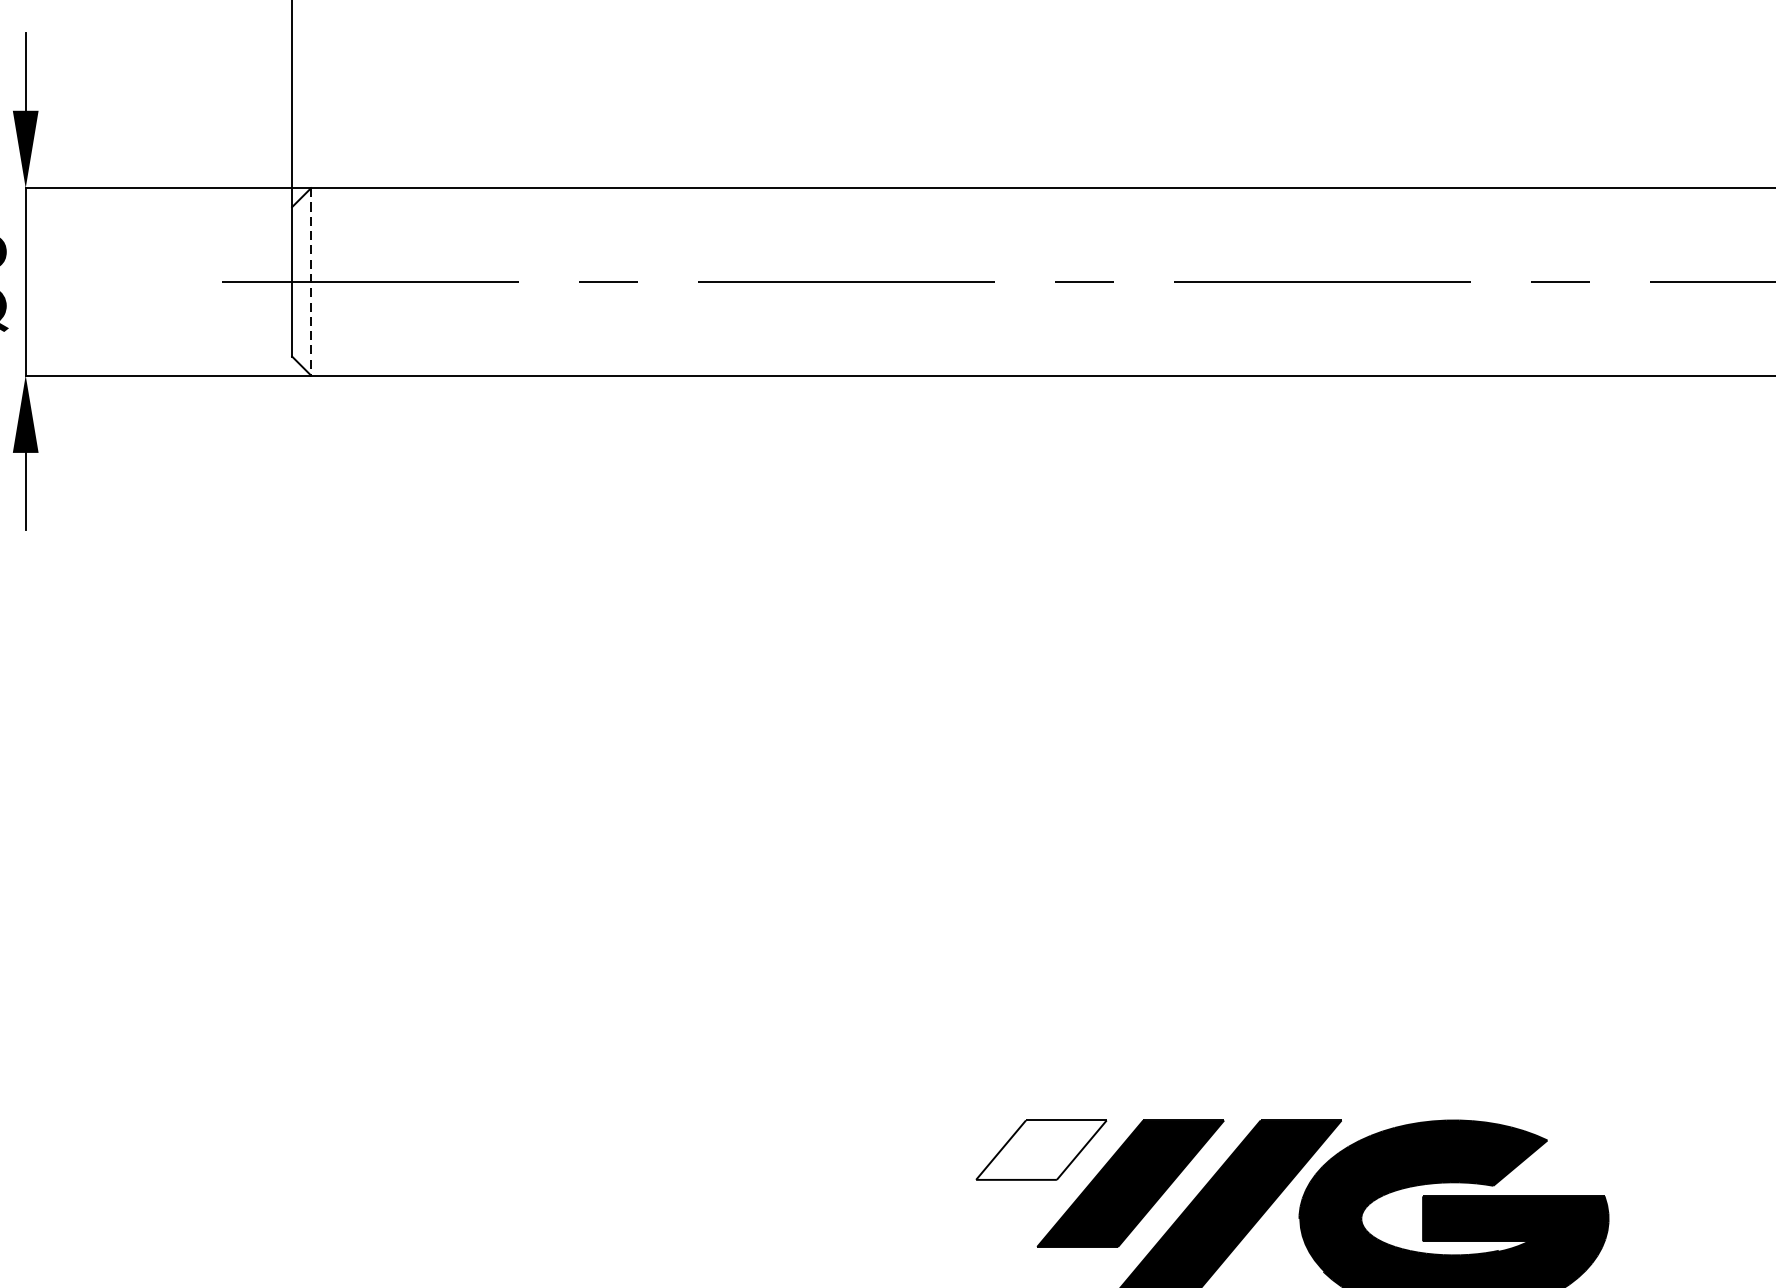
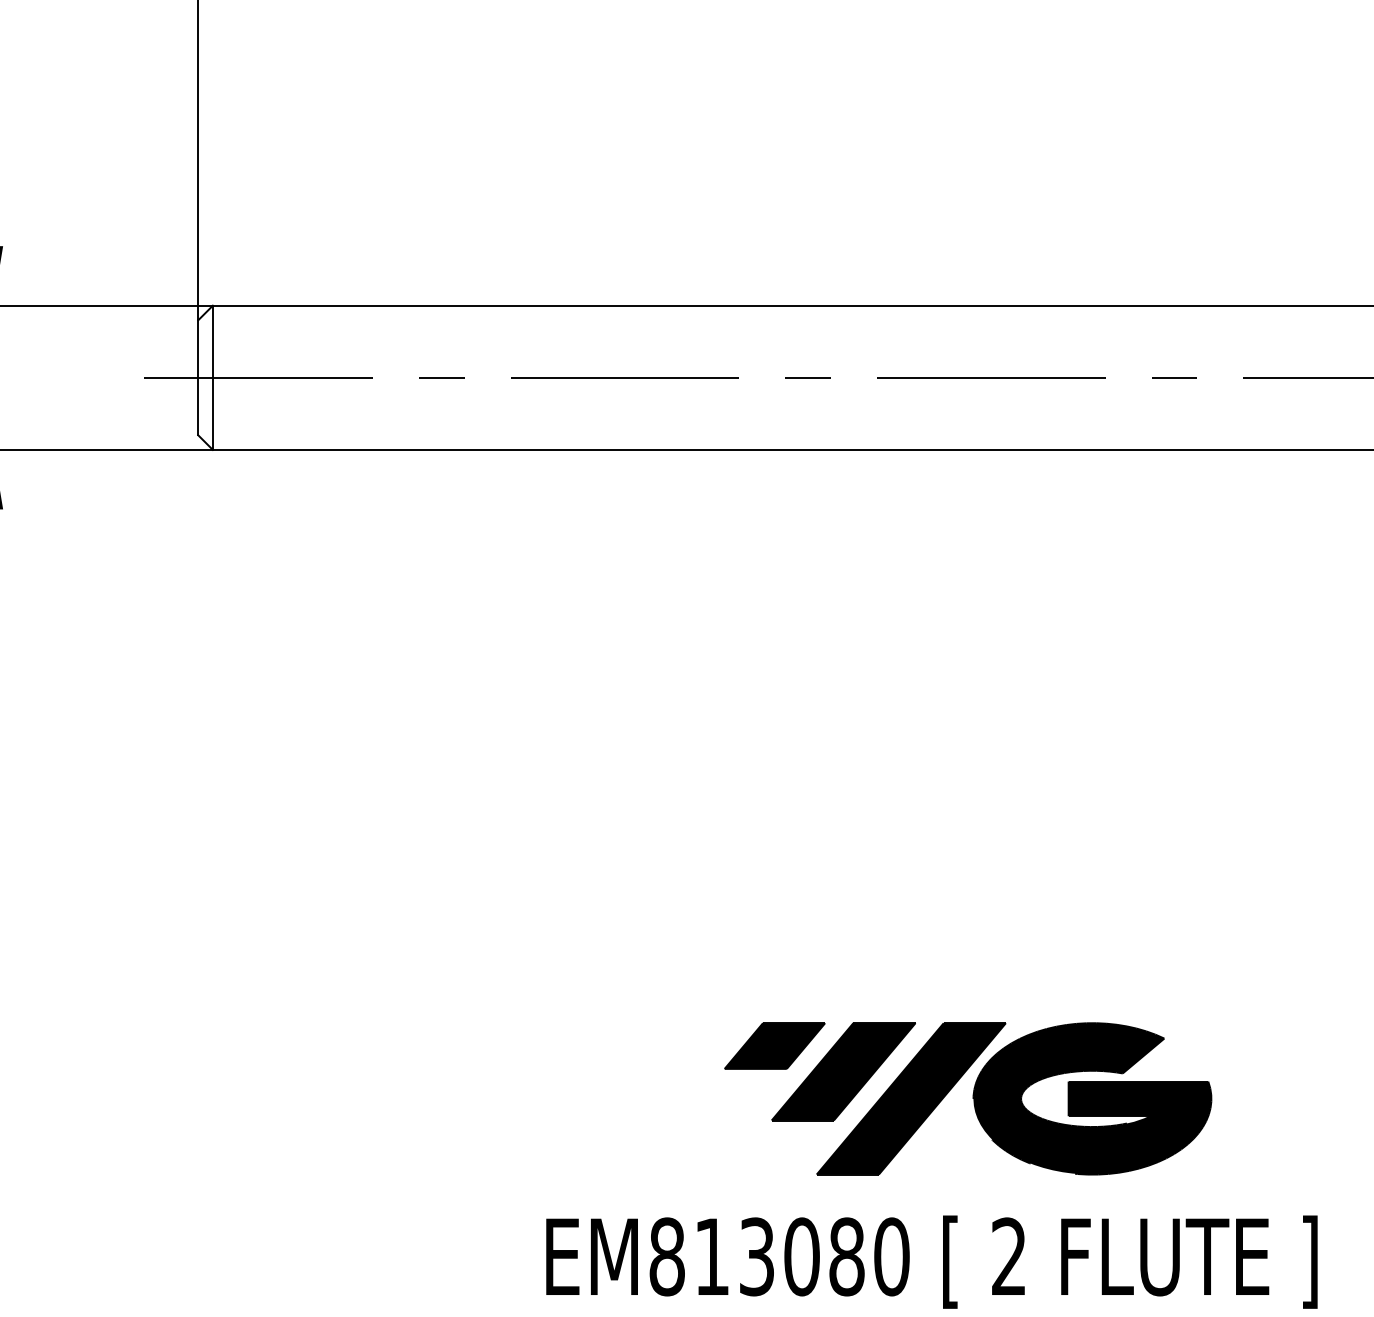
line: (310, 282) -> (212, 378), dashed -> solid
fill: (1040, 1149) -> (774, 1045), added

